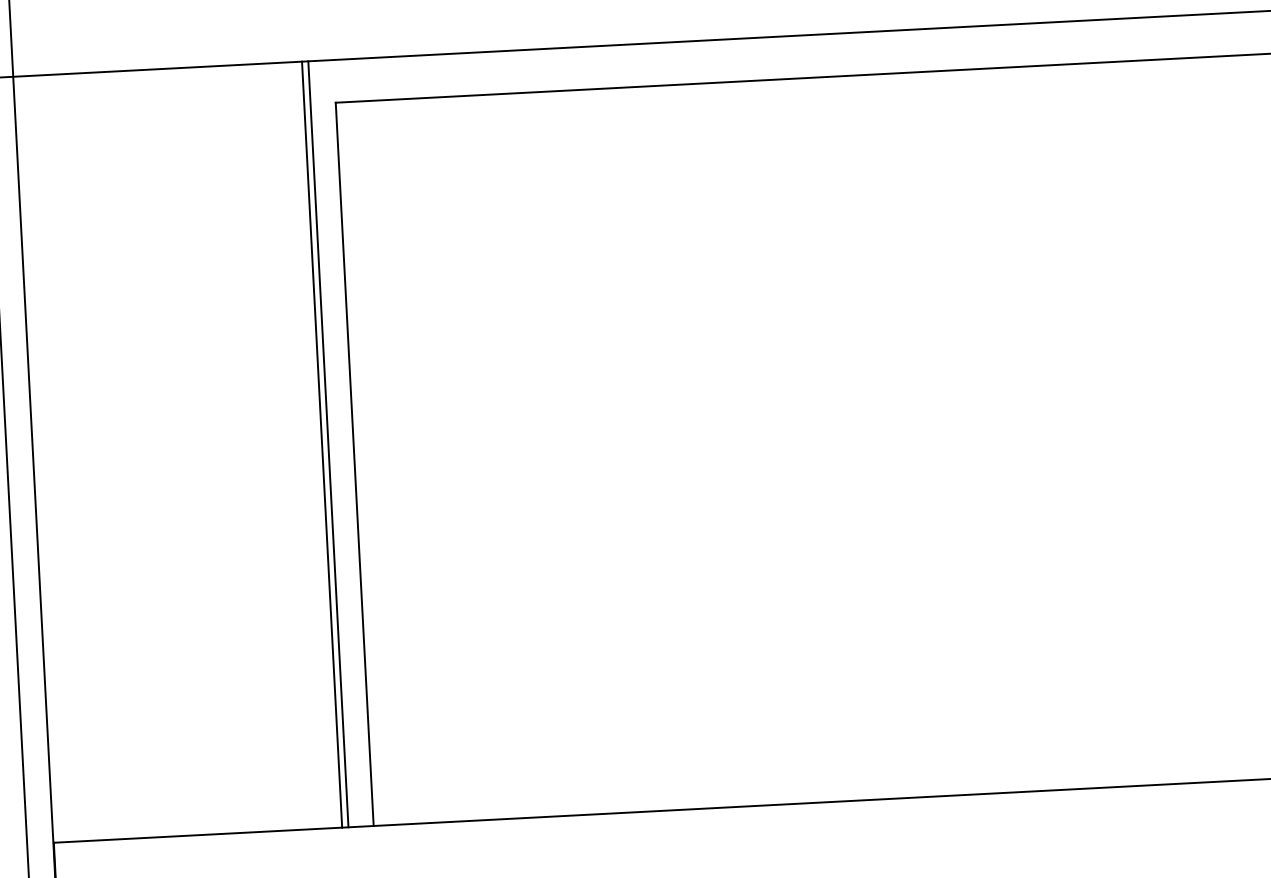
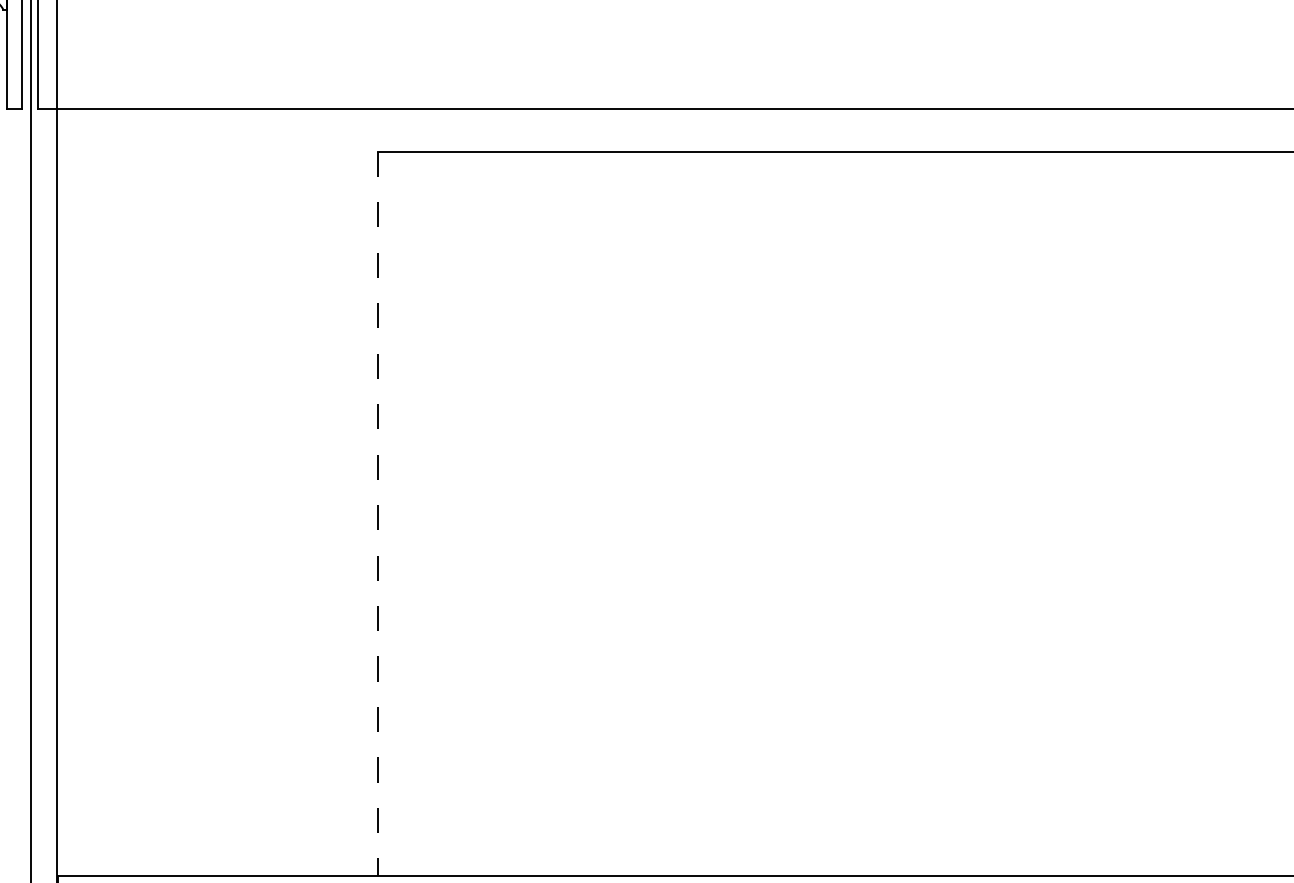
line: (321, 444) -> (346, 492), removed
line: (327, 444) -> (352, 492), removed
line: (355, 464) -> (378, 514), solid -> dashed

